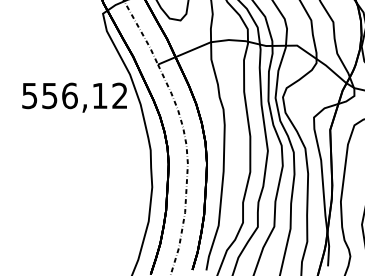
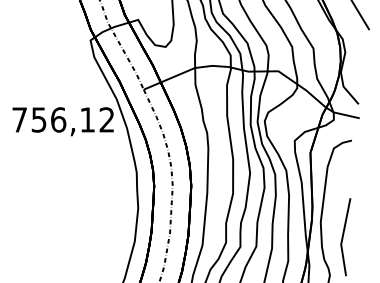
text: (29, 95) -> (19, 119), 556,12 -> 756,12

